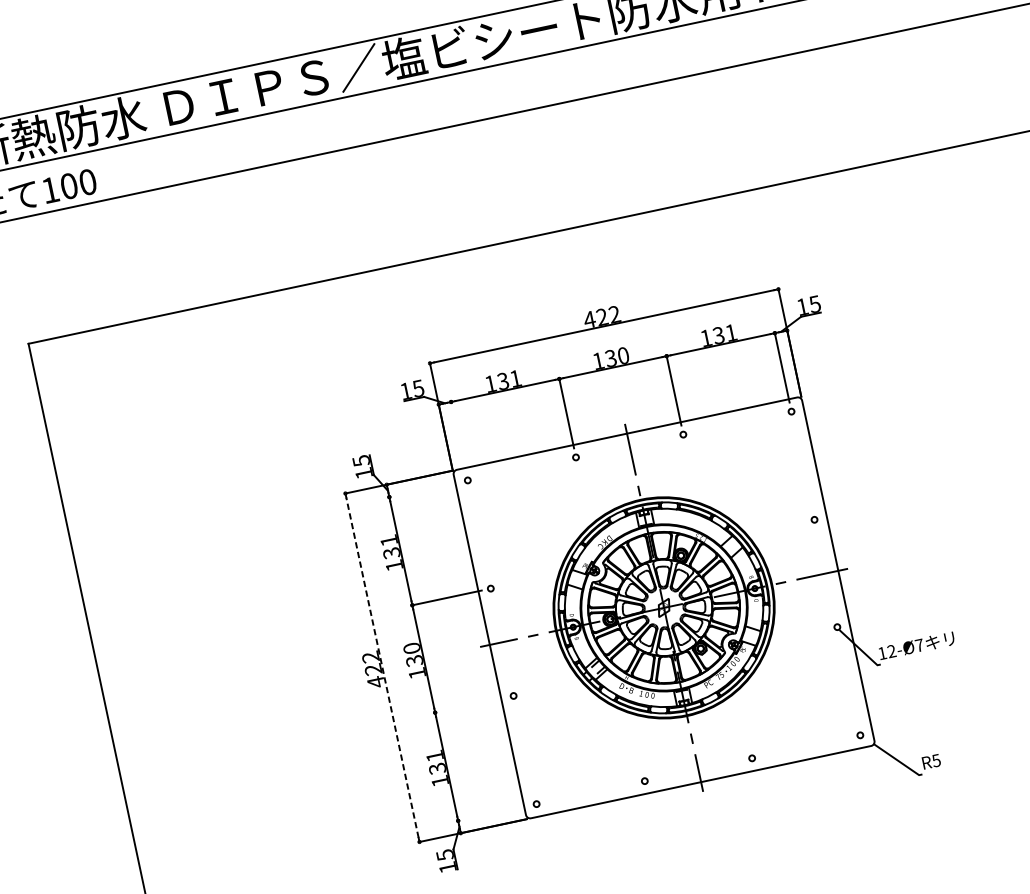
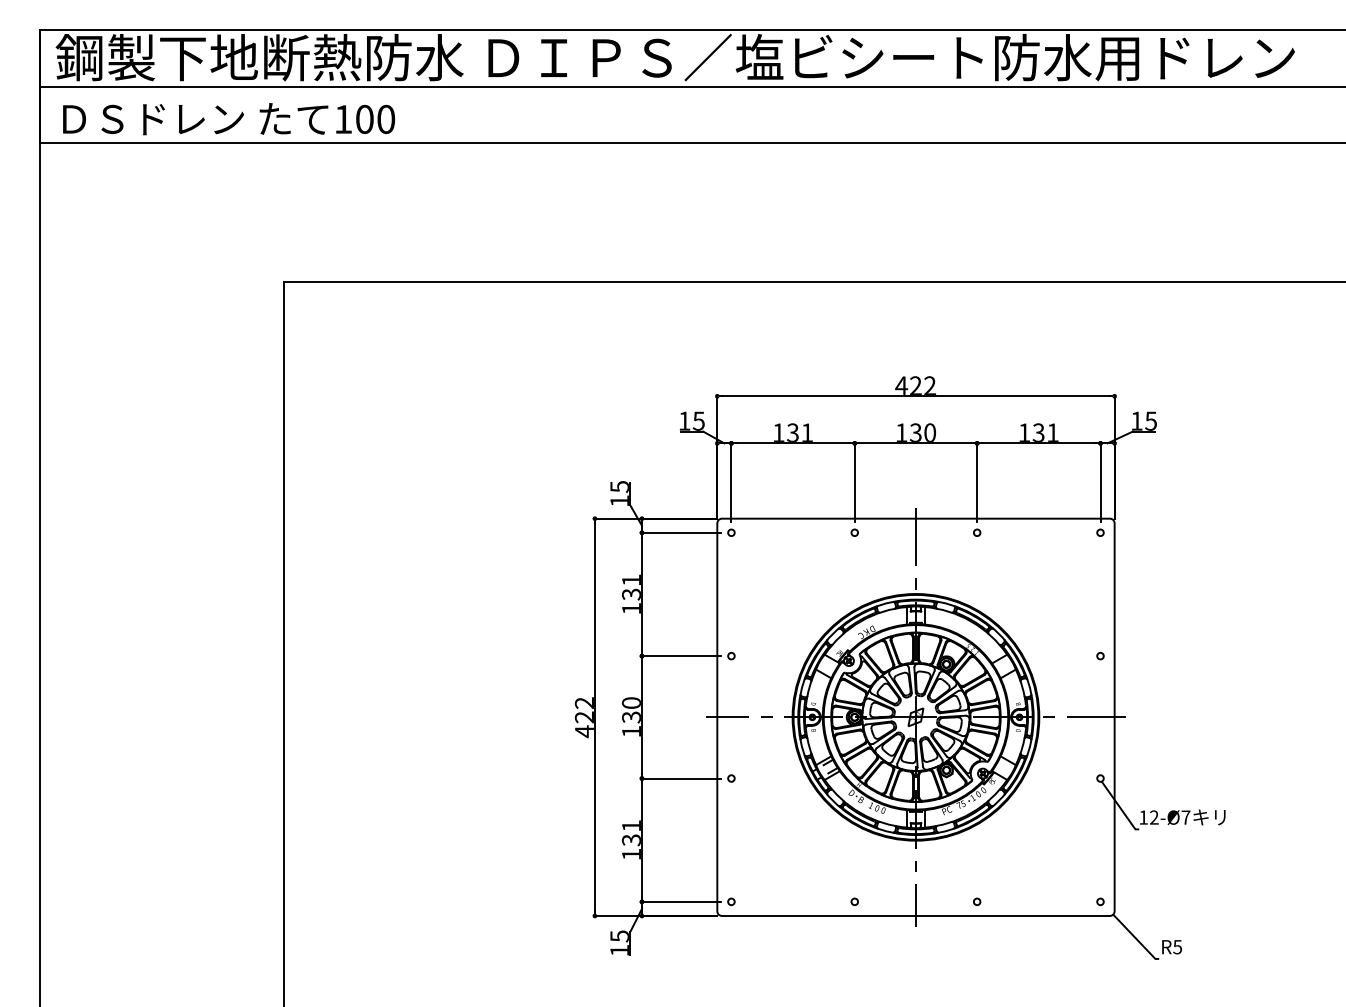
line: (458, 436) -> (731, 482), added
line: (423, 489) -> (681, 532), added
line: (382, 667) -> (594, 717), dashed -> solid
line: (469, 705) -> (681, 778), added
line: (492, 813) -> (681, 901), added

